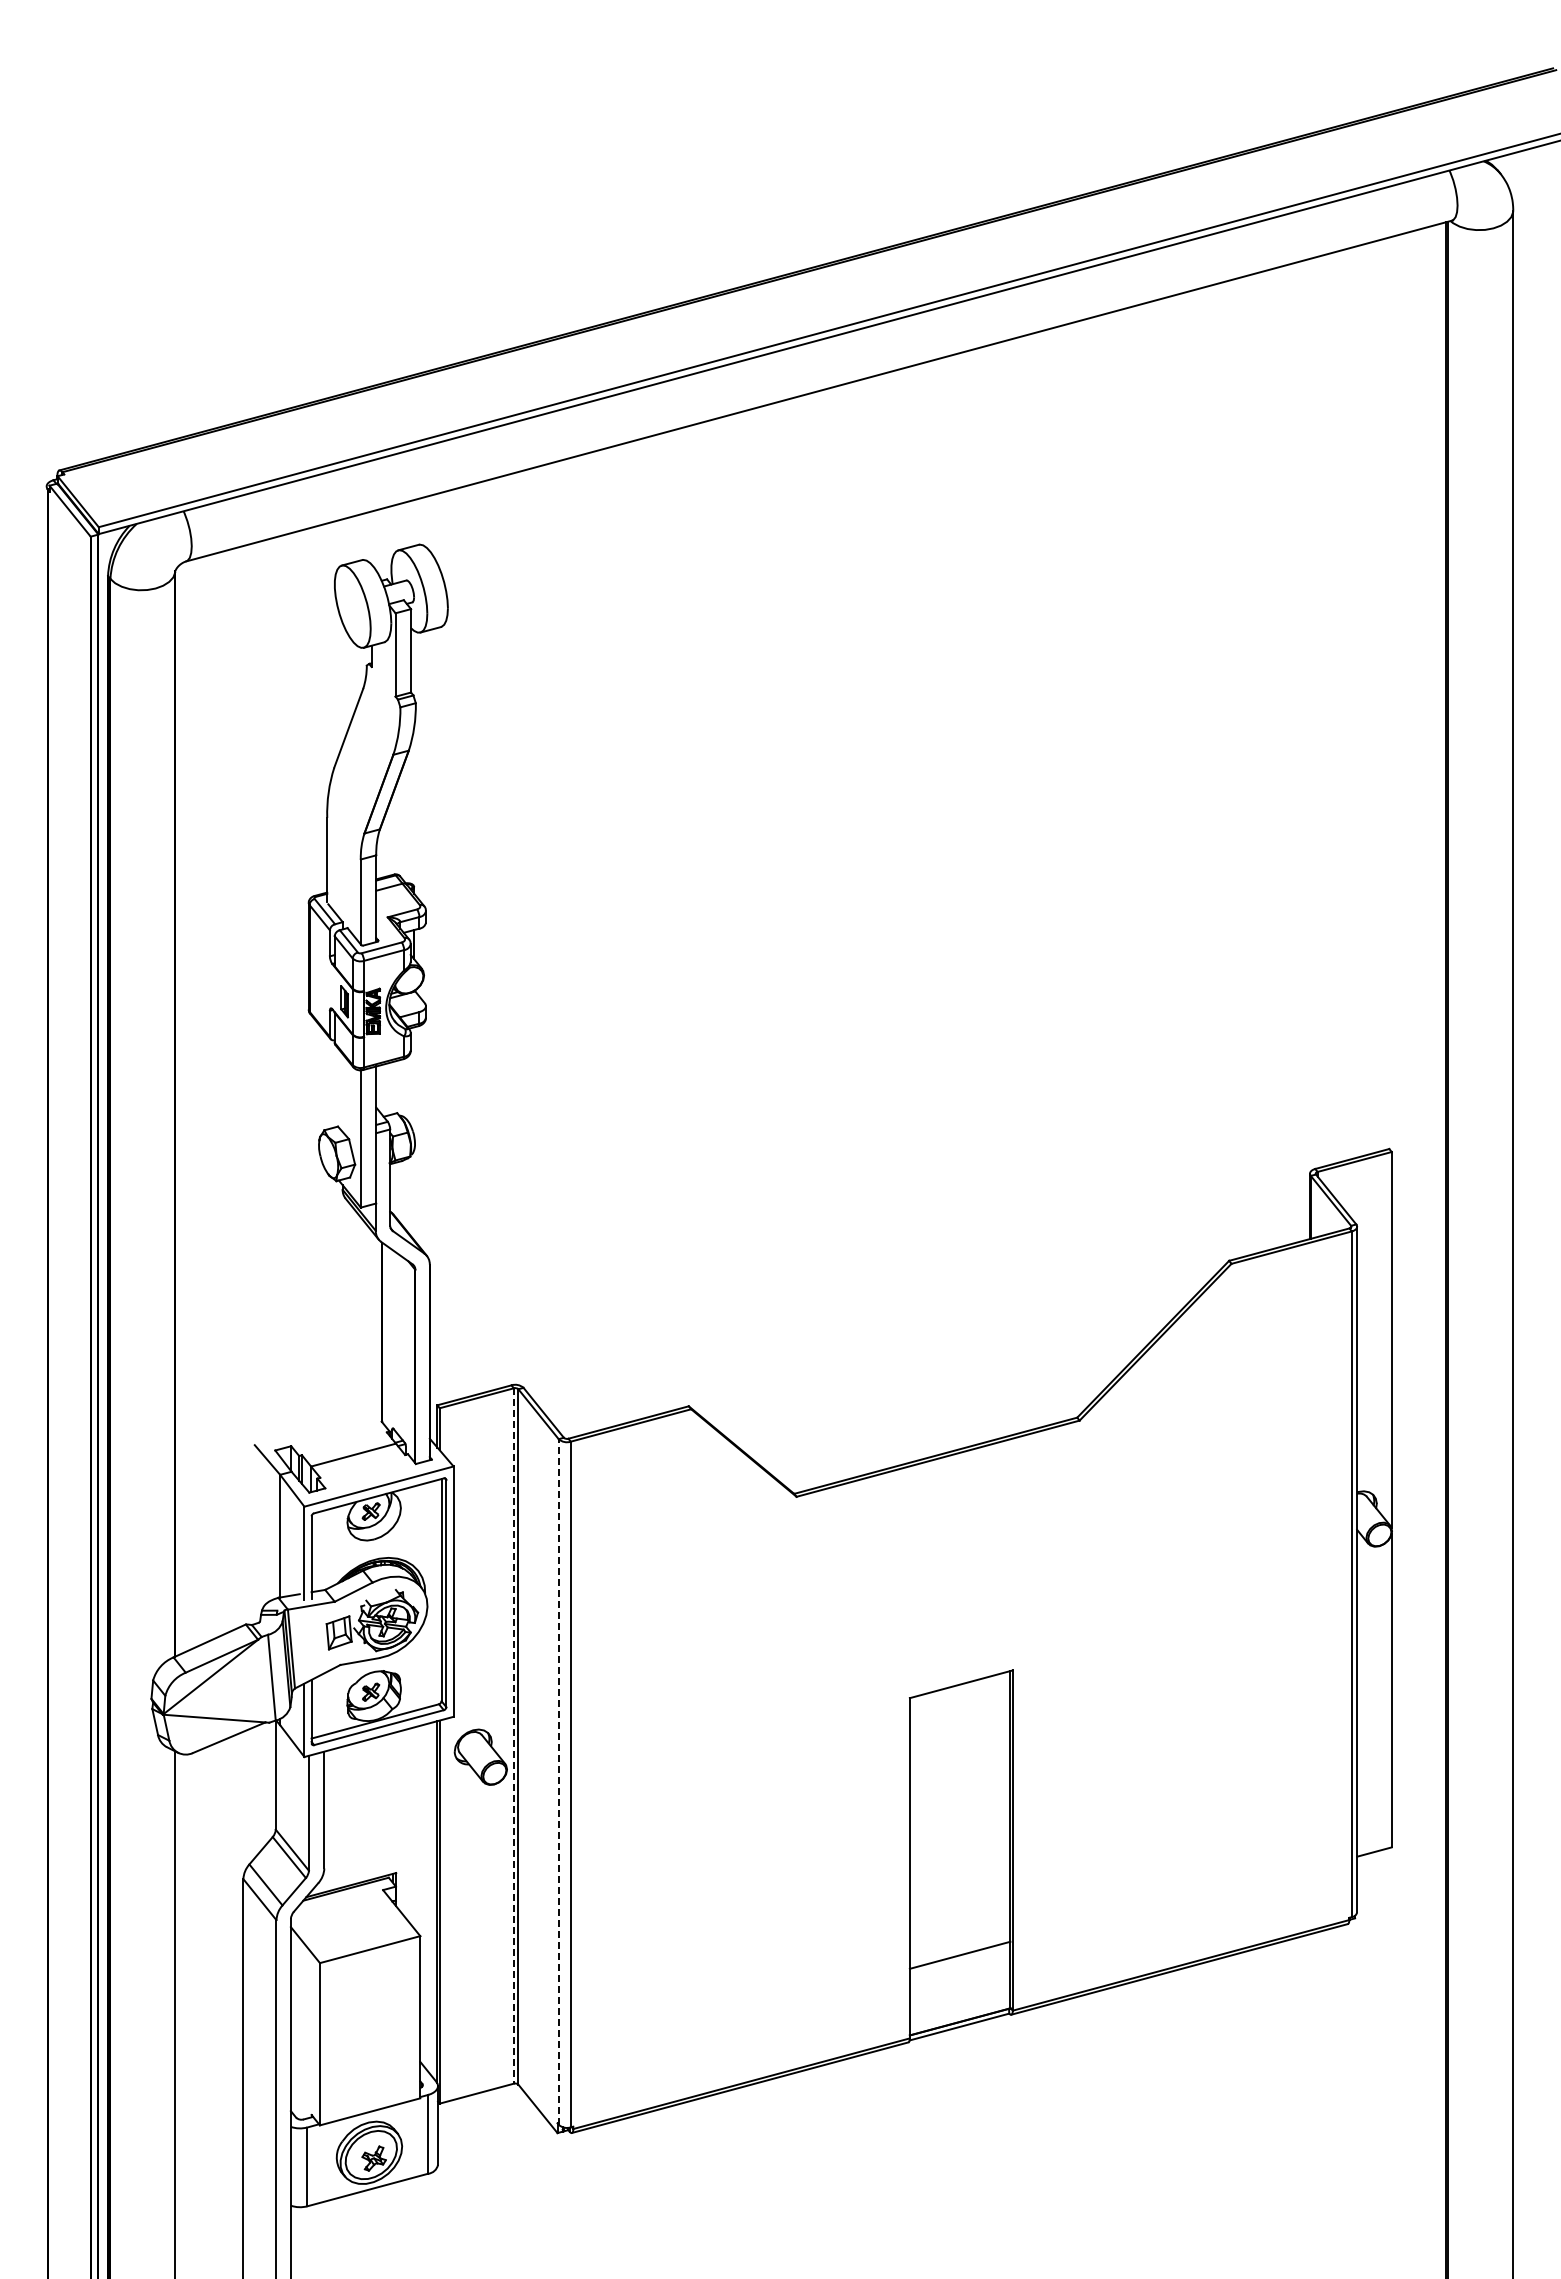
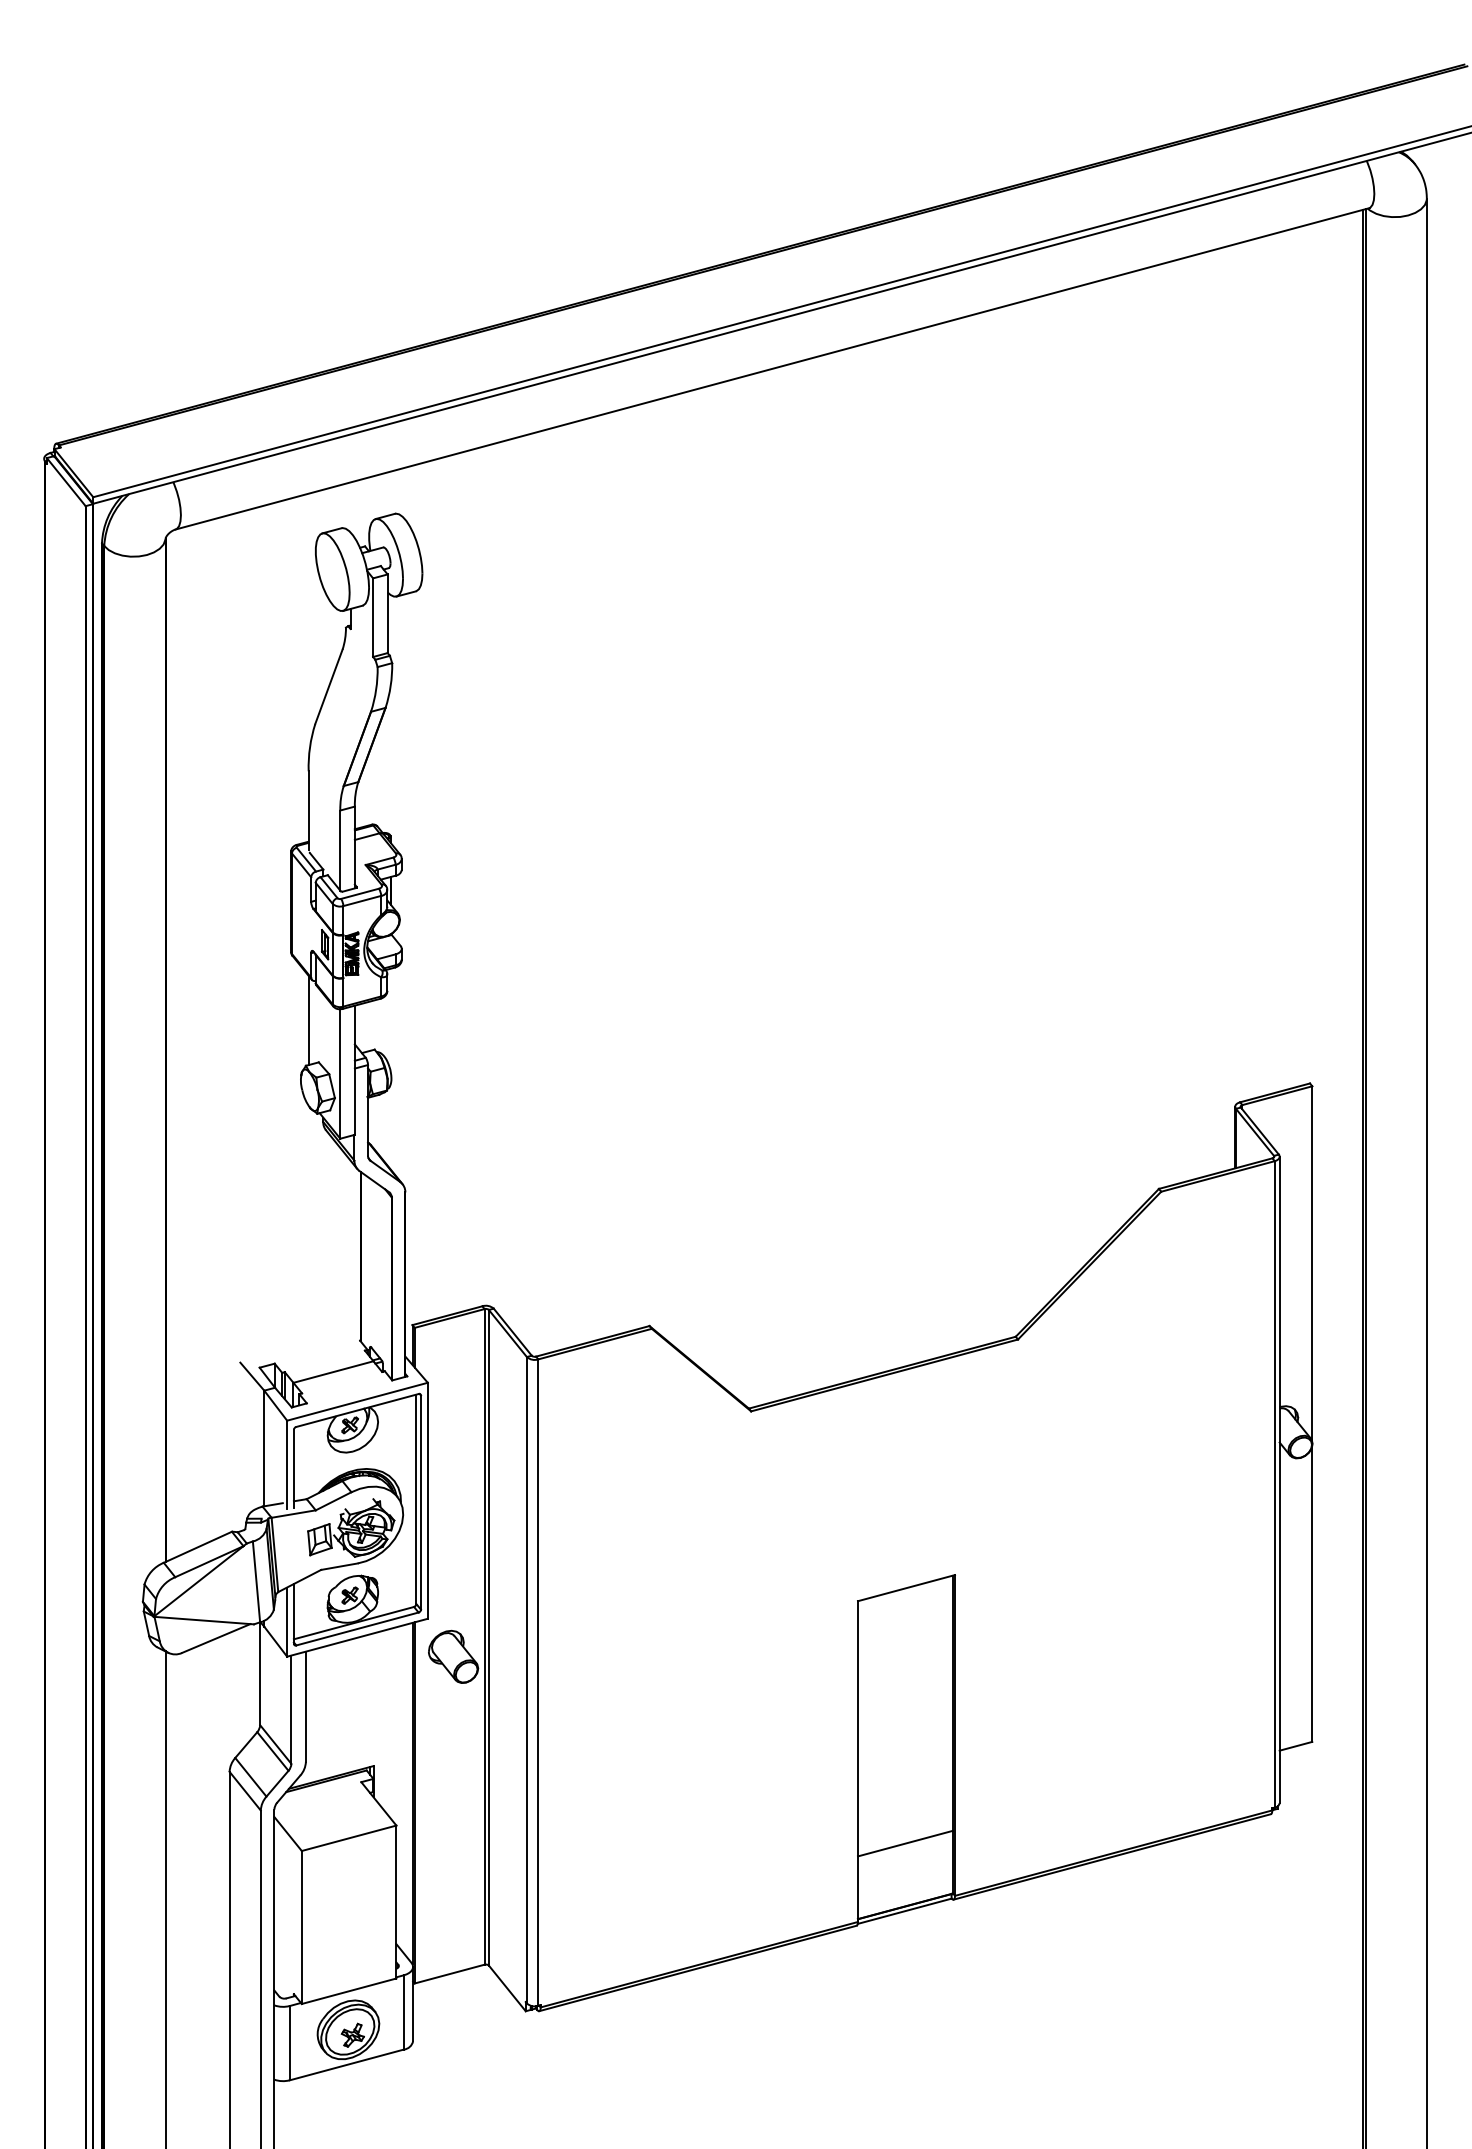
line: (327, 1081) -> (308, 1019), added
line: (513, 1736) -> (484, 1637), dashed -> solid
line: (558, 1782) -> (526, 1680), dashed -> solid

